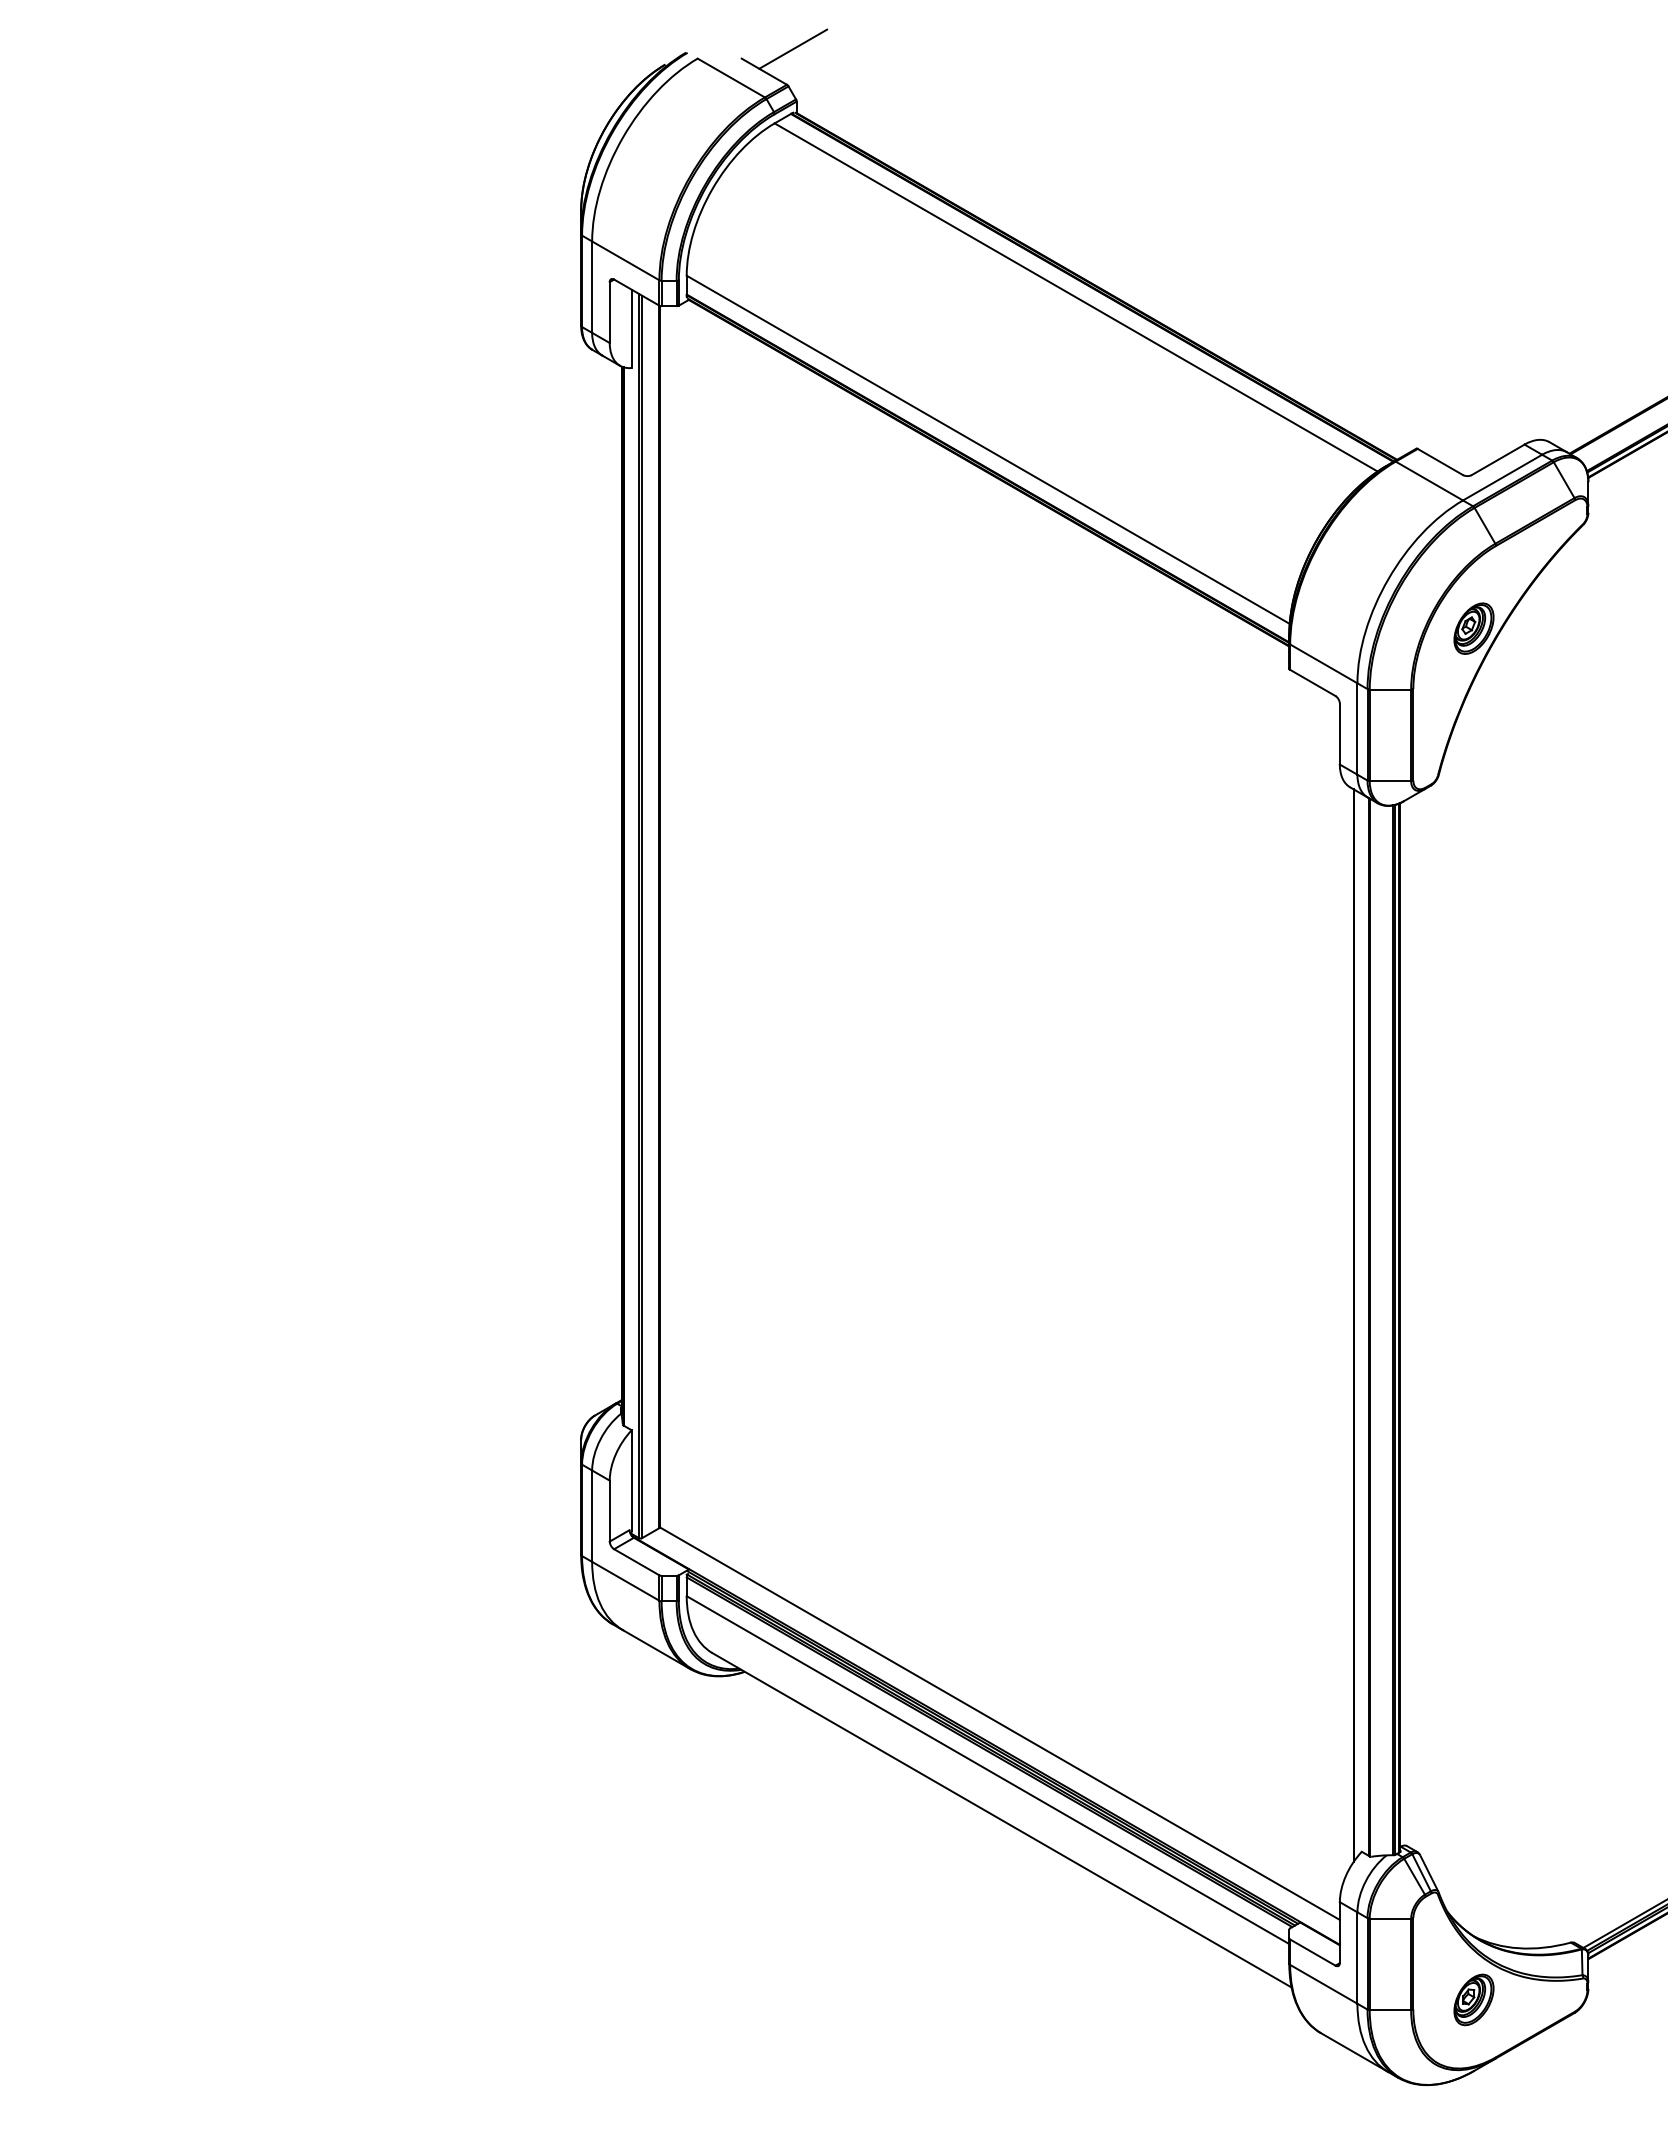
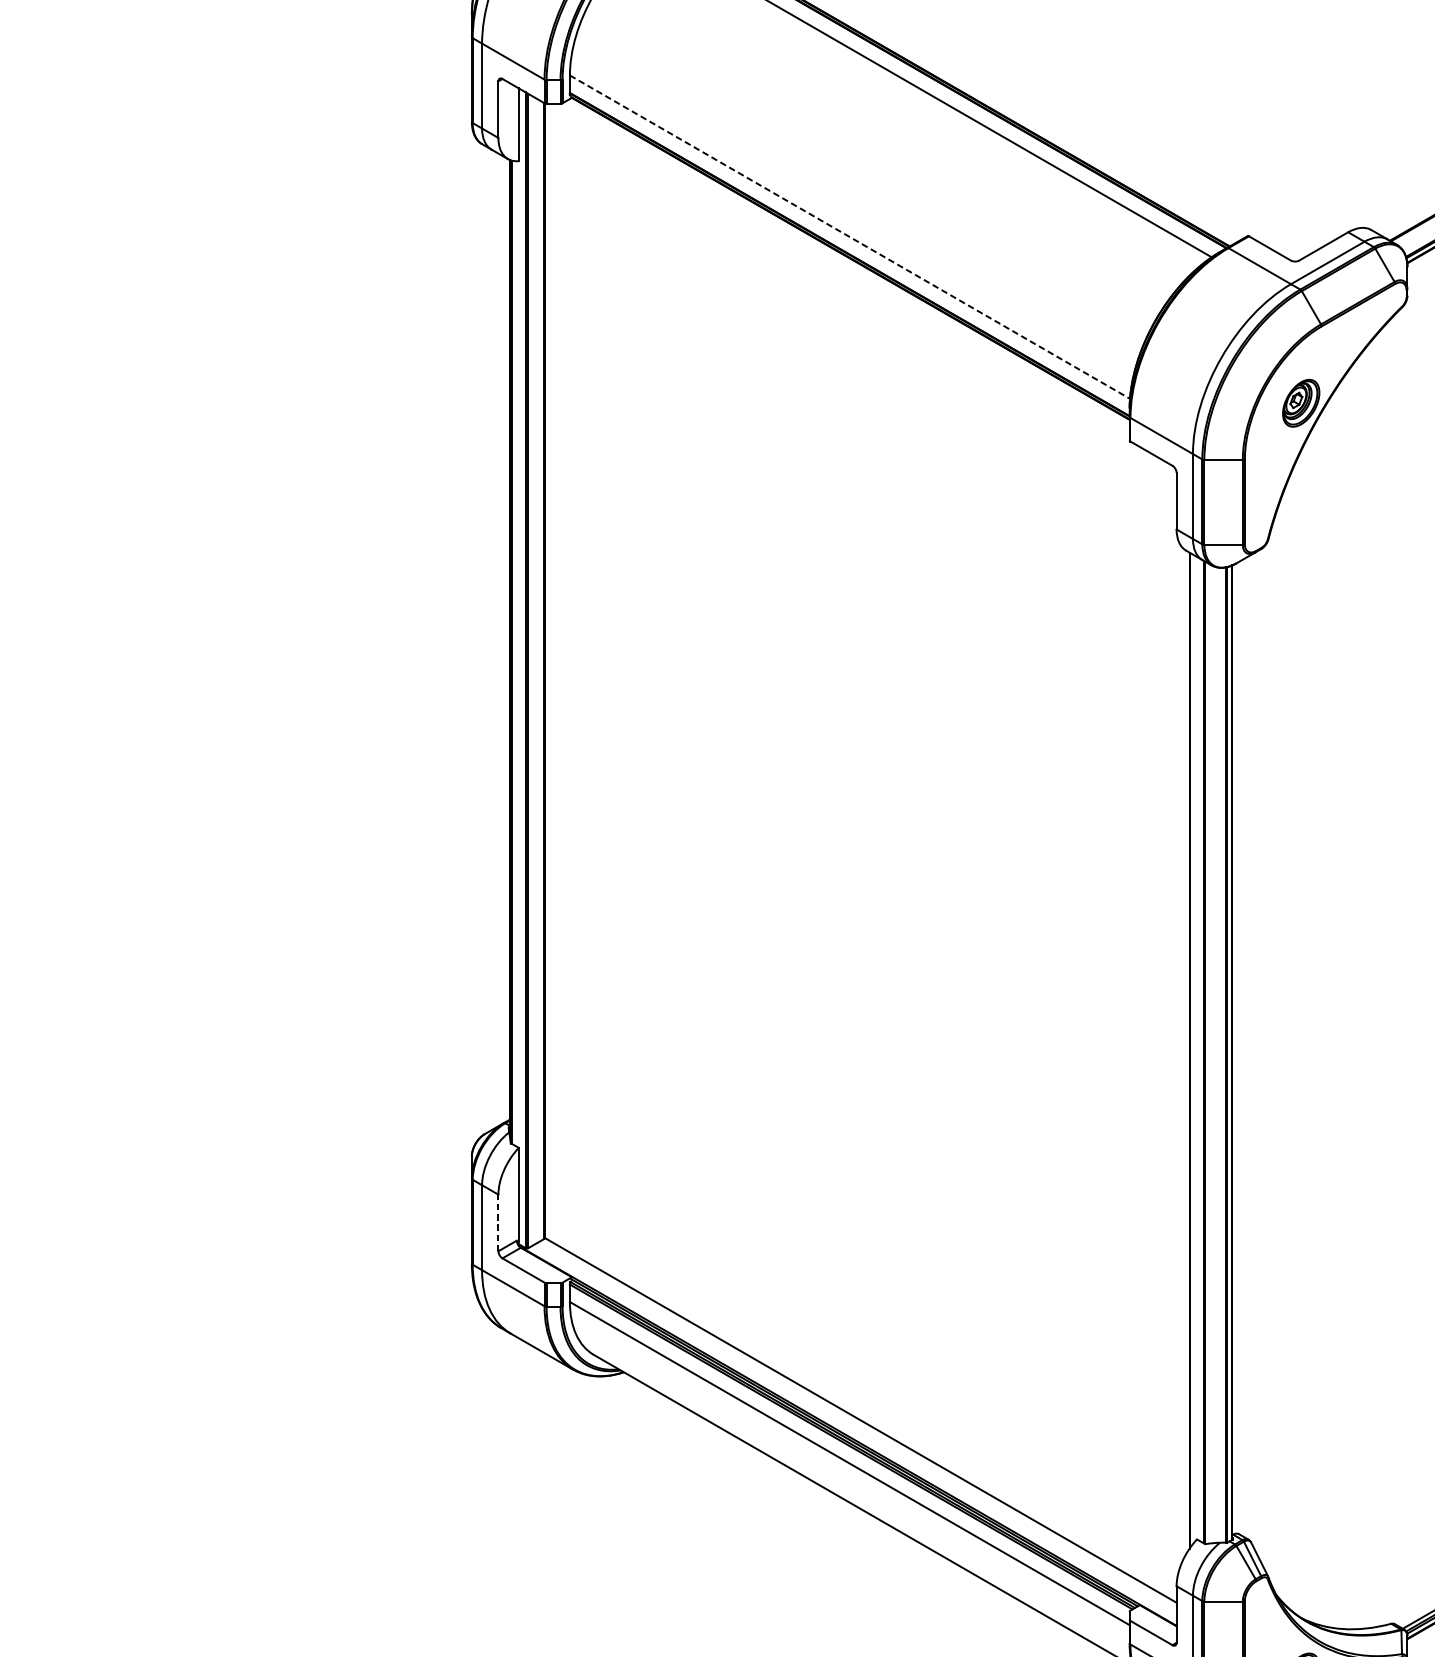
line: (988, 450) -> (850, 237), solid -> dashed
line: (609, 1510) -> (498, 1222), solid -> dashed

